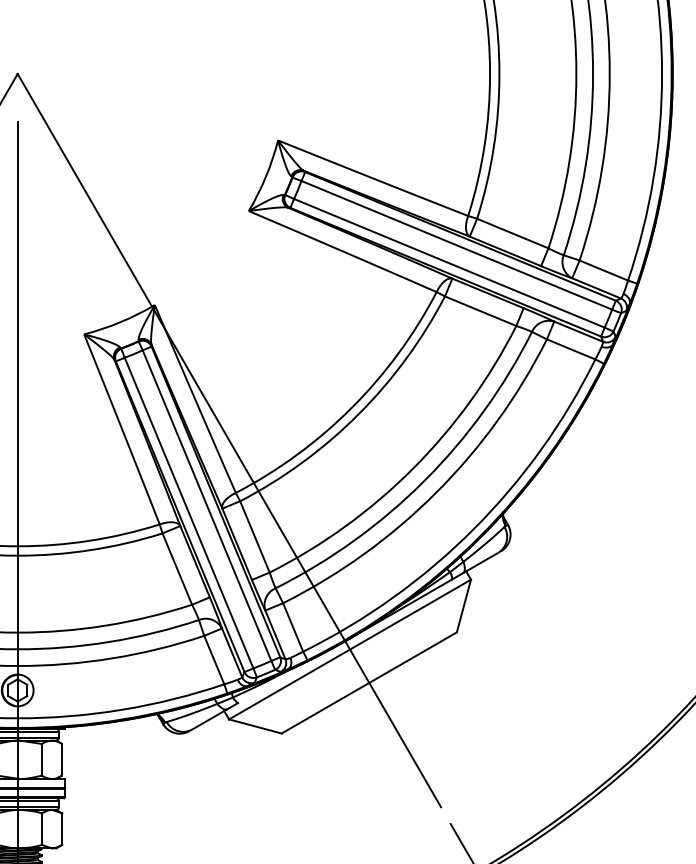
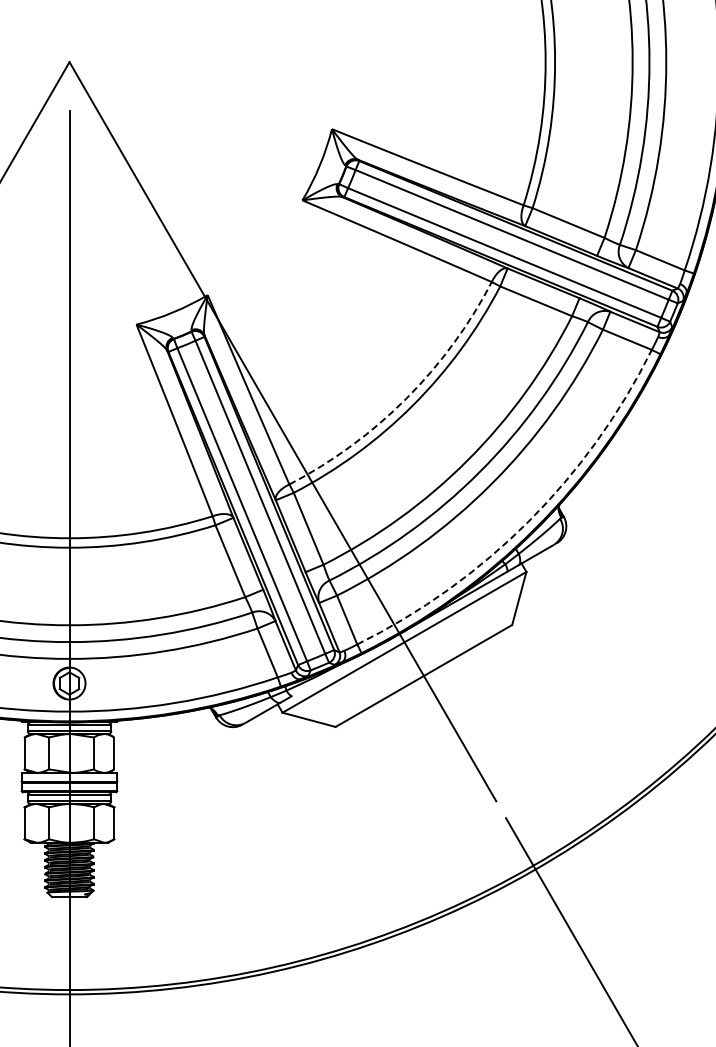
arc: (352, 407) -> (406, 398), solid -> dashed
arc: (473, 529) -> (528, 521), solid -> dashed

